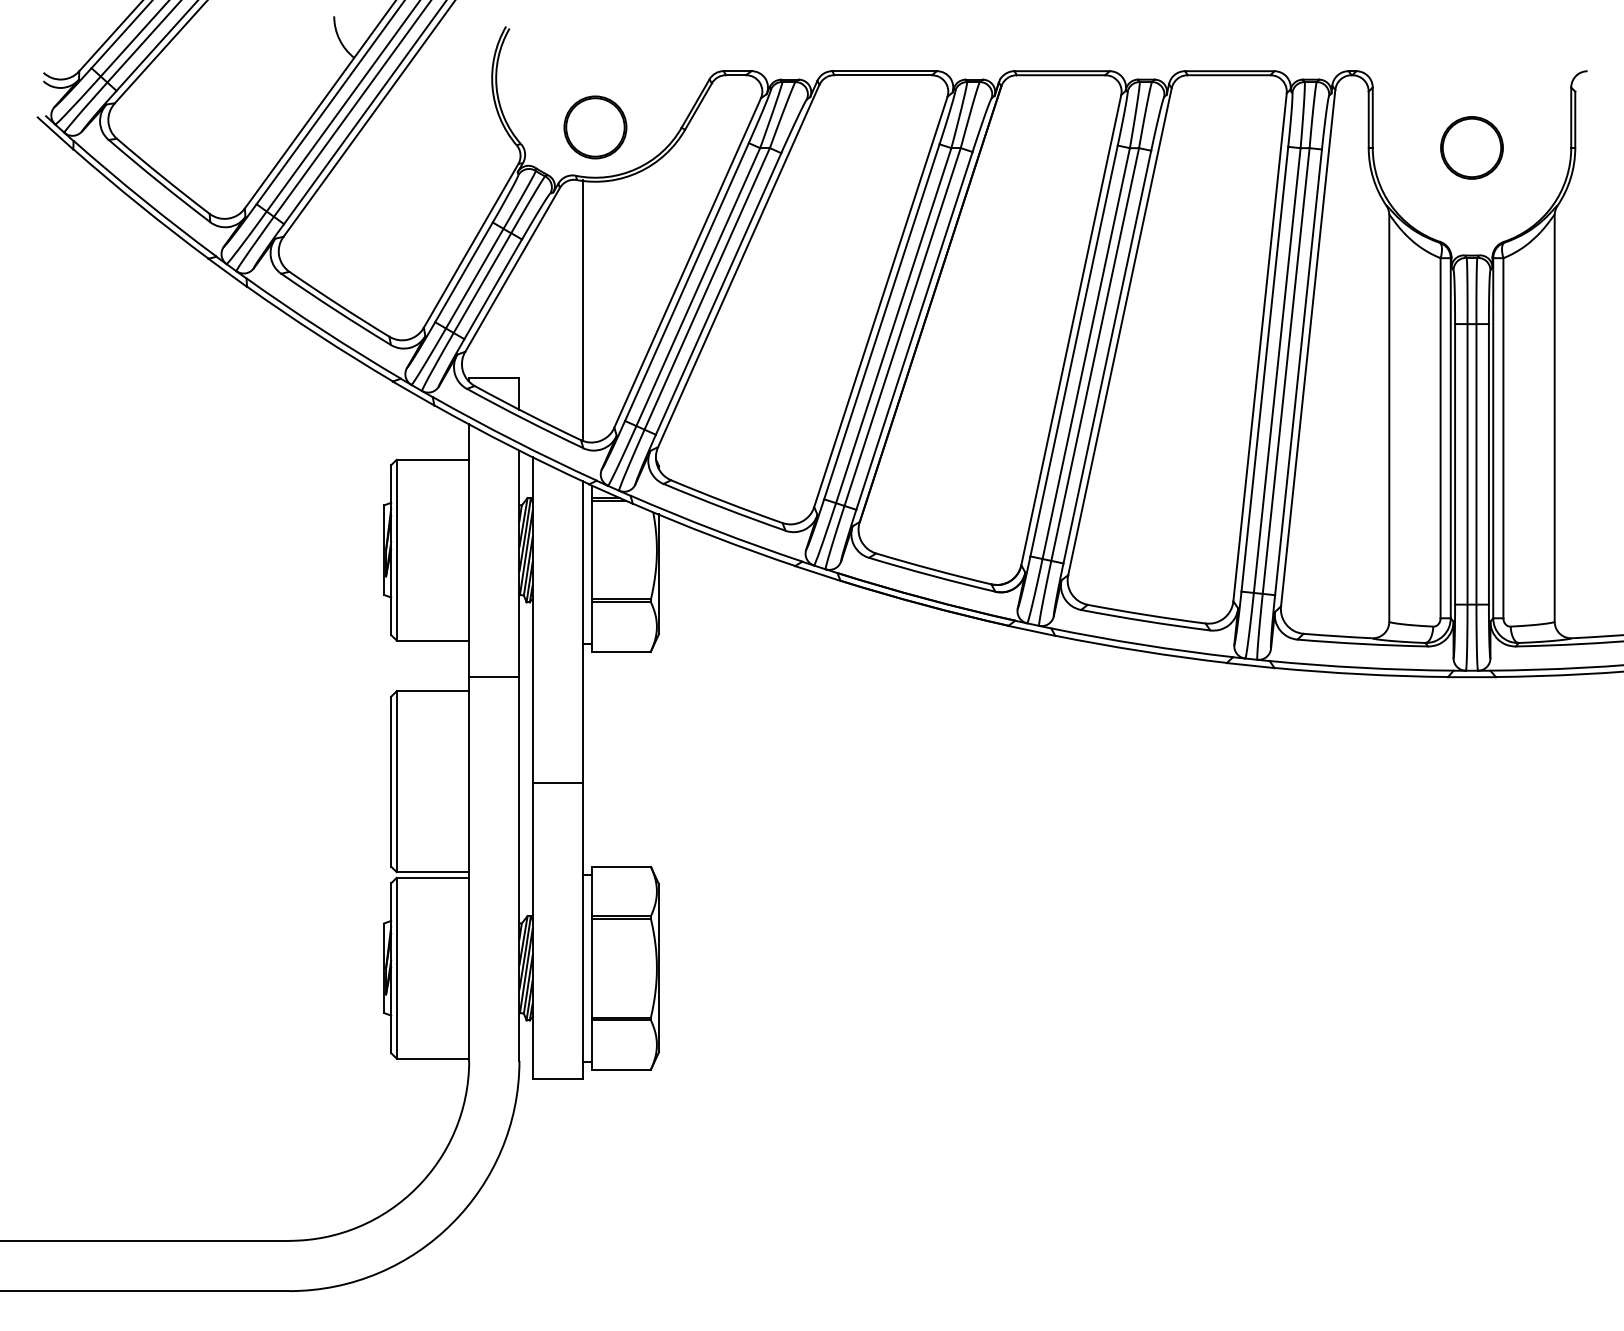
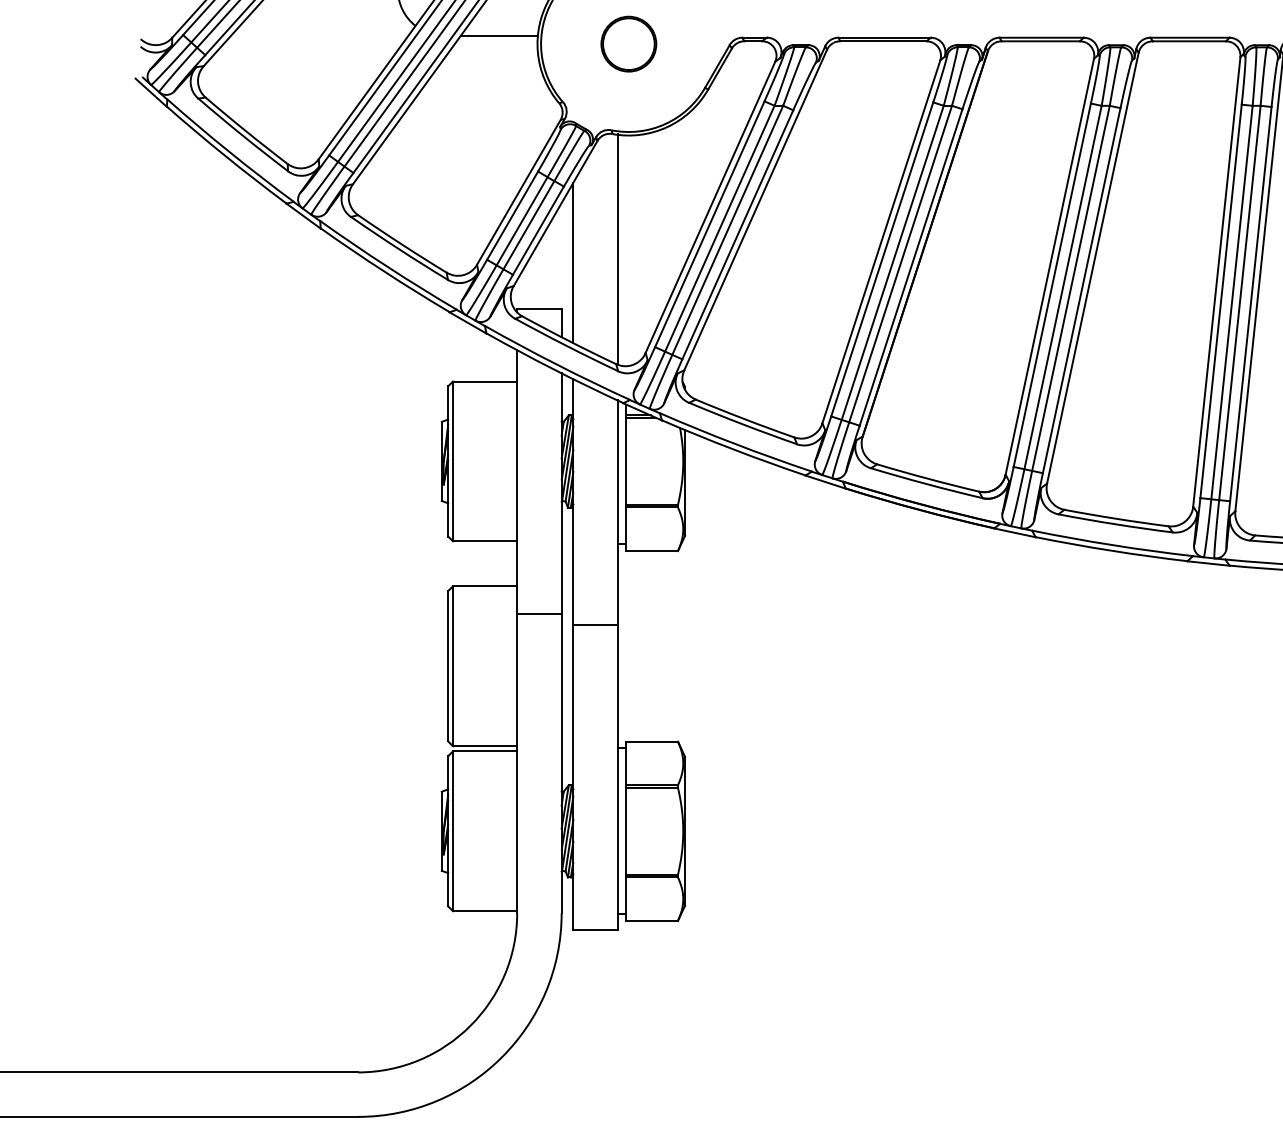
line: (449, 69) -> (499, 36), added
circle: (595, 127) -> (628, 44), moved
line: (532, 325) -> (573, 262), added
line: (494, 677) -> (539, 613), moved
line: (557, 783) -> (595, 625), moved

